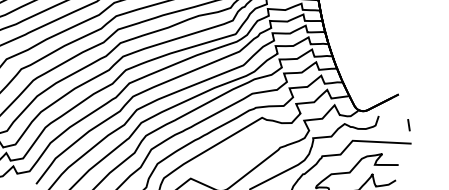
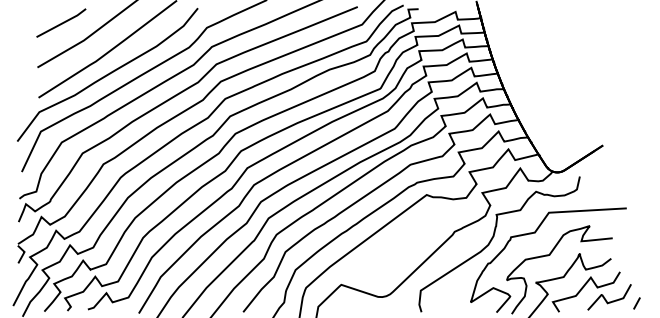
line: (408, 125) -> (620, 184), removed

